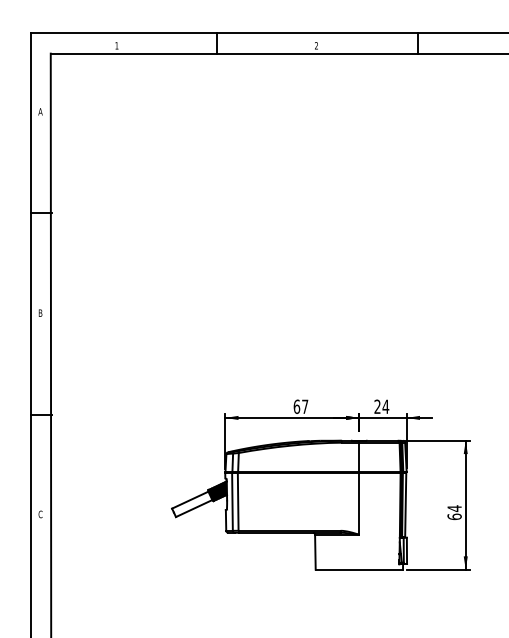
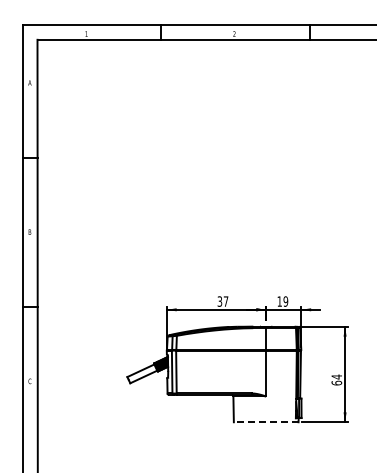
text: (296, 406) -> (219, 301), 67 -> 37
text: (381, 406) -> (282, 301), 24 -> 19
line: (358, 569) -> (265, 422), solid -> dashed

